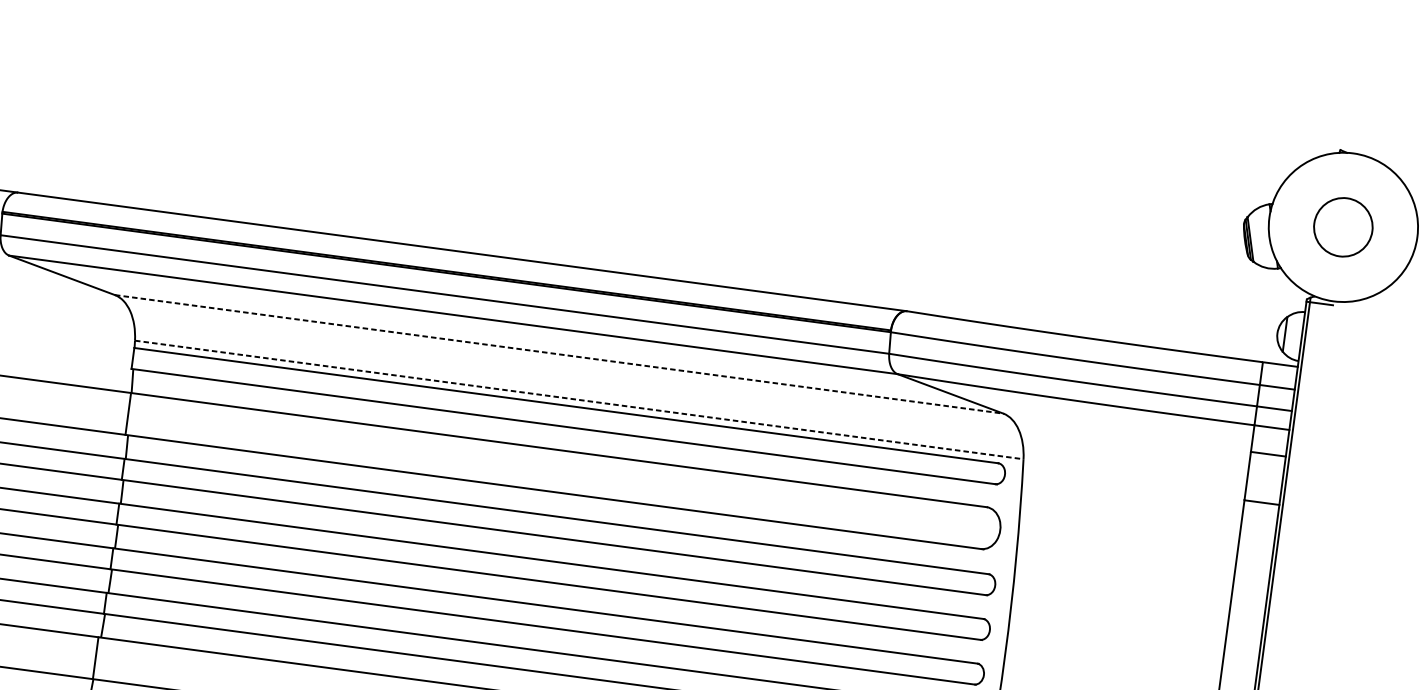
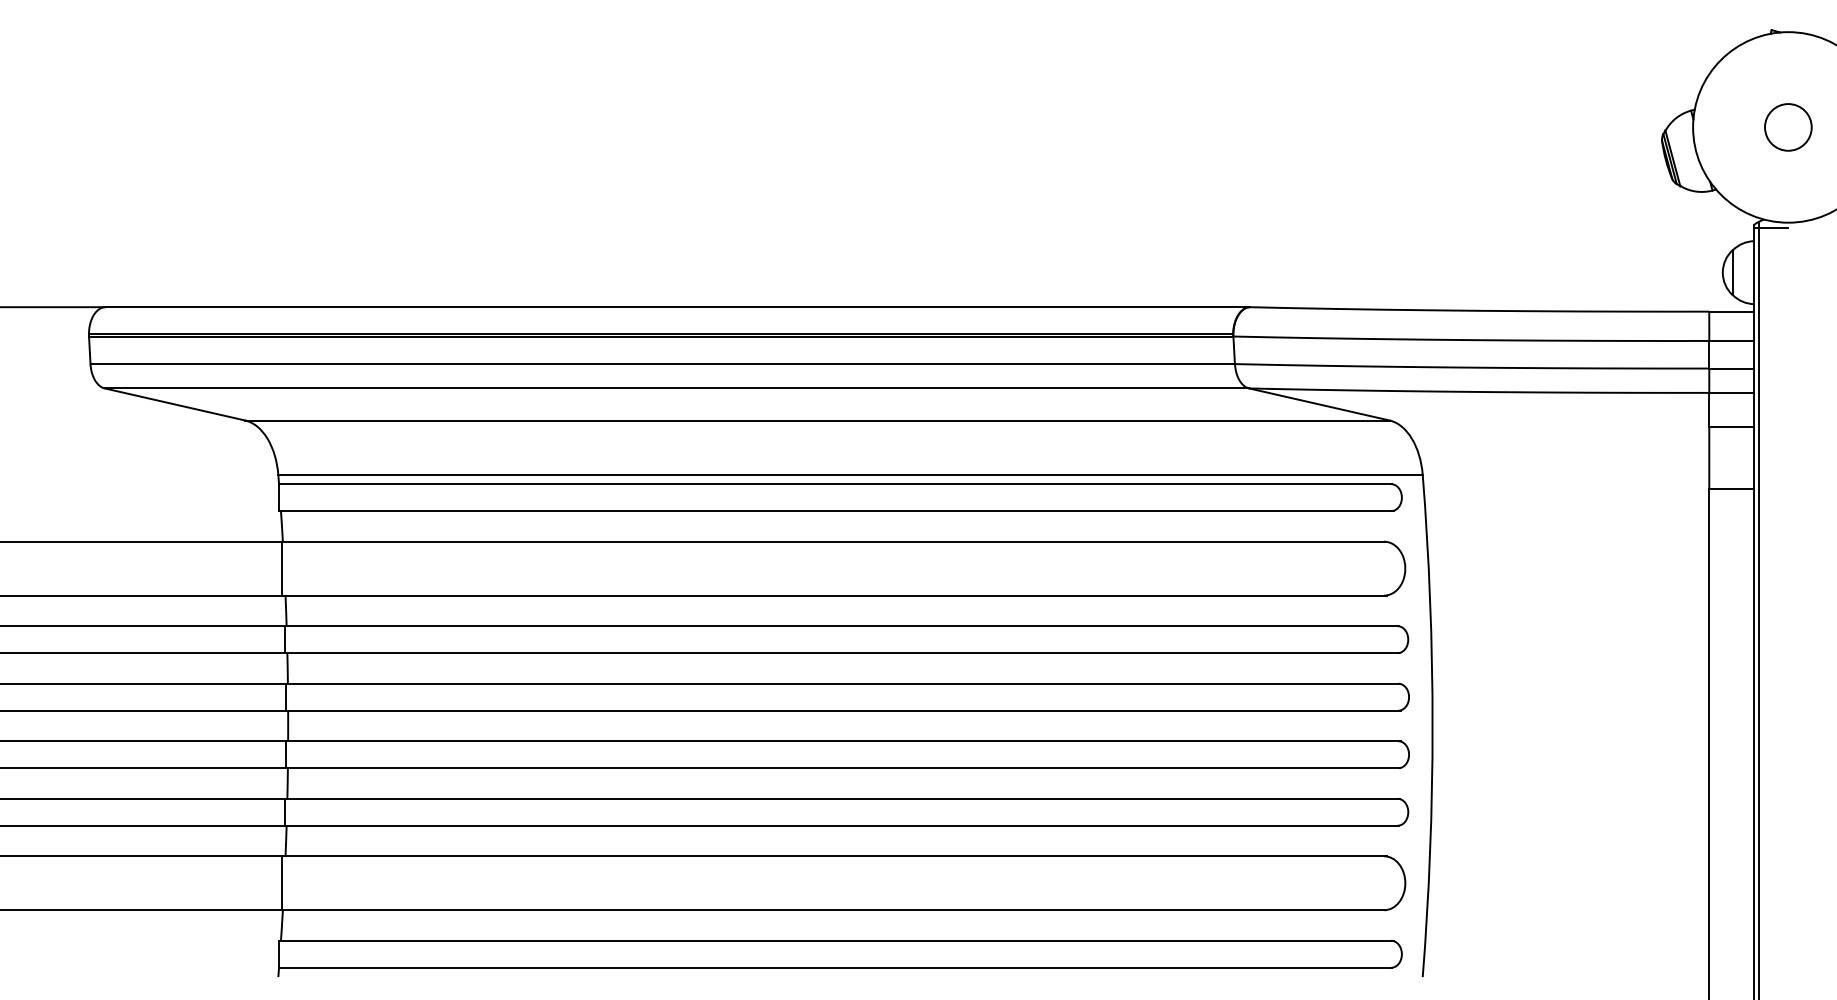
circle: (1343, 227) -> (1788, 127), size x0.62
line: (560, 354) -> (818, 420), dashed -> solid
line: (580, 399) -> (851, 474), dashed -> solid

